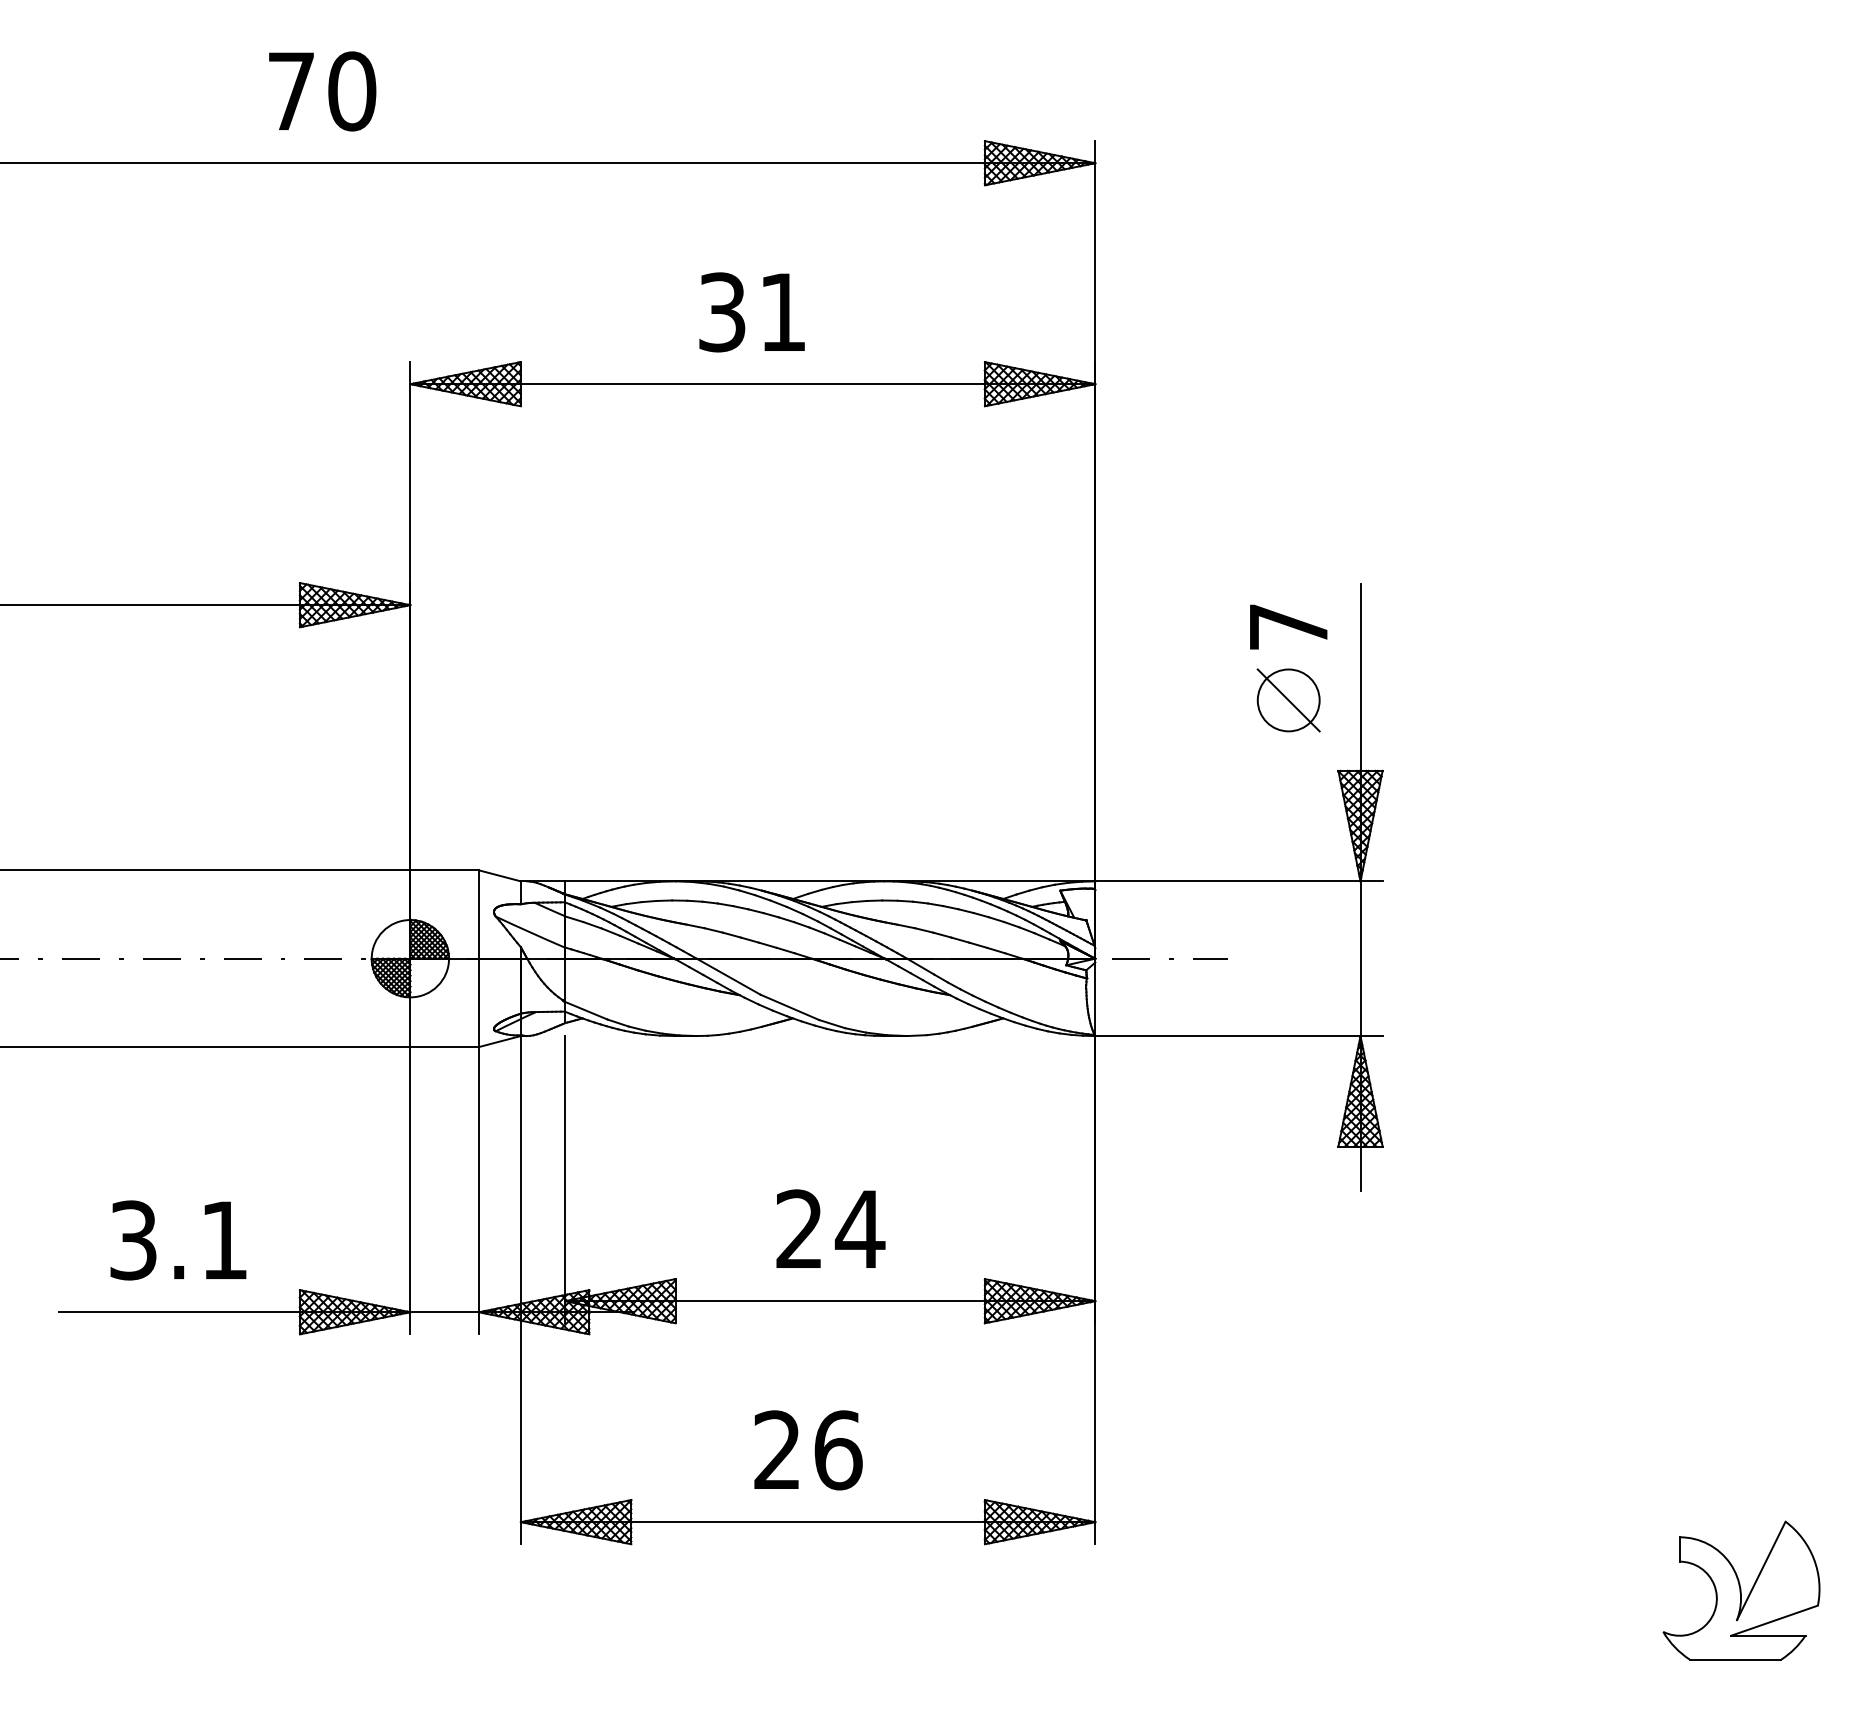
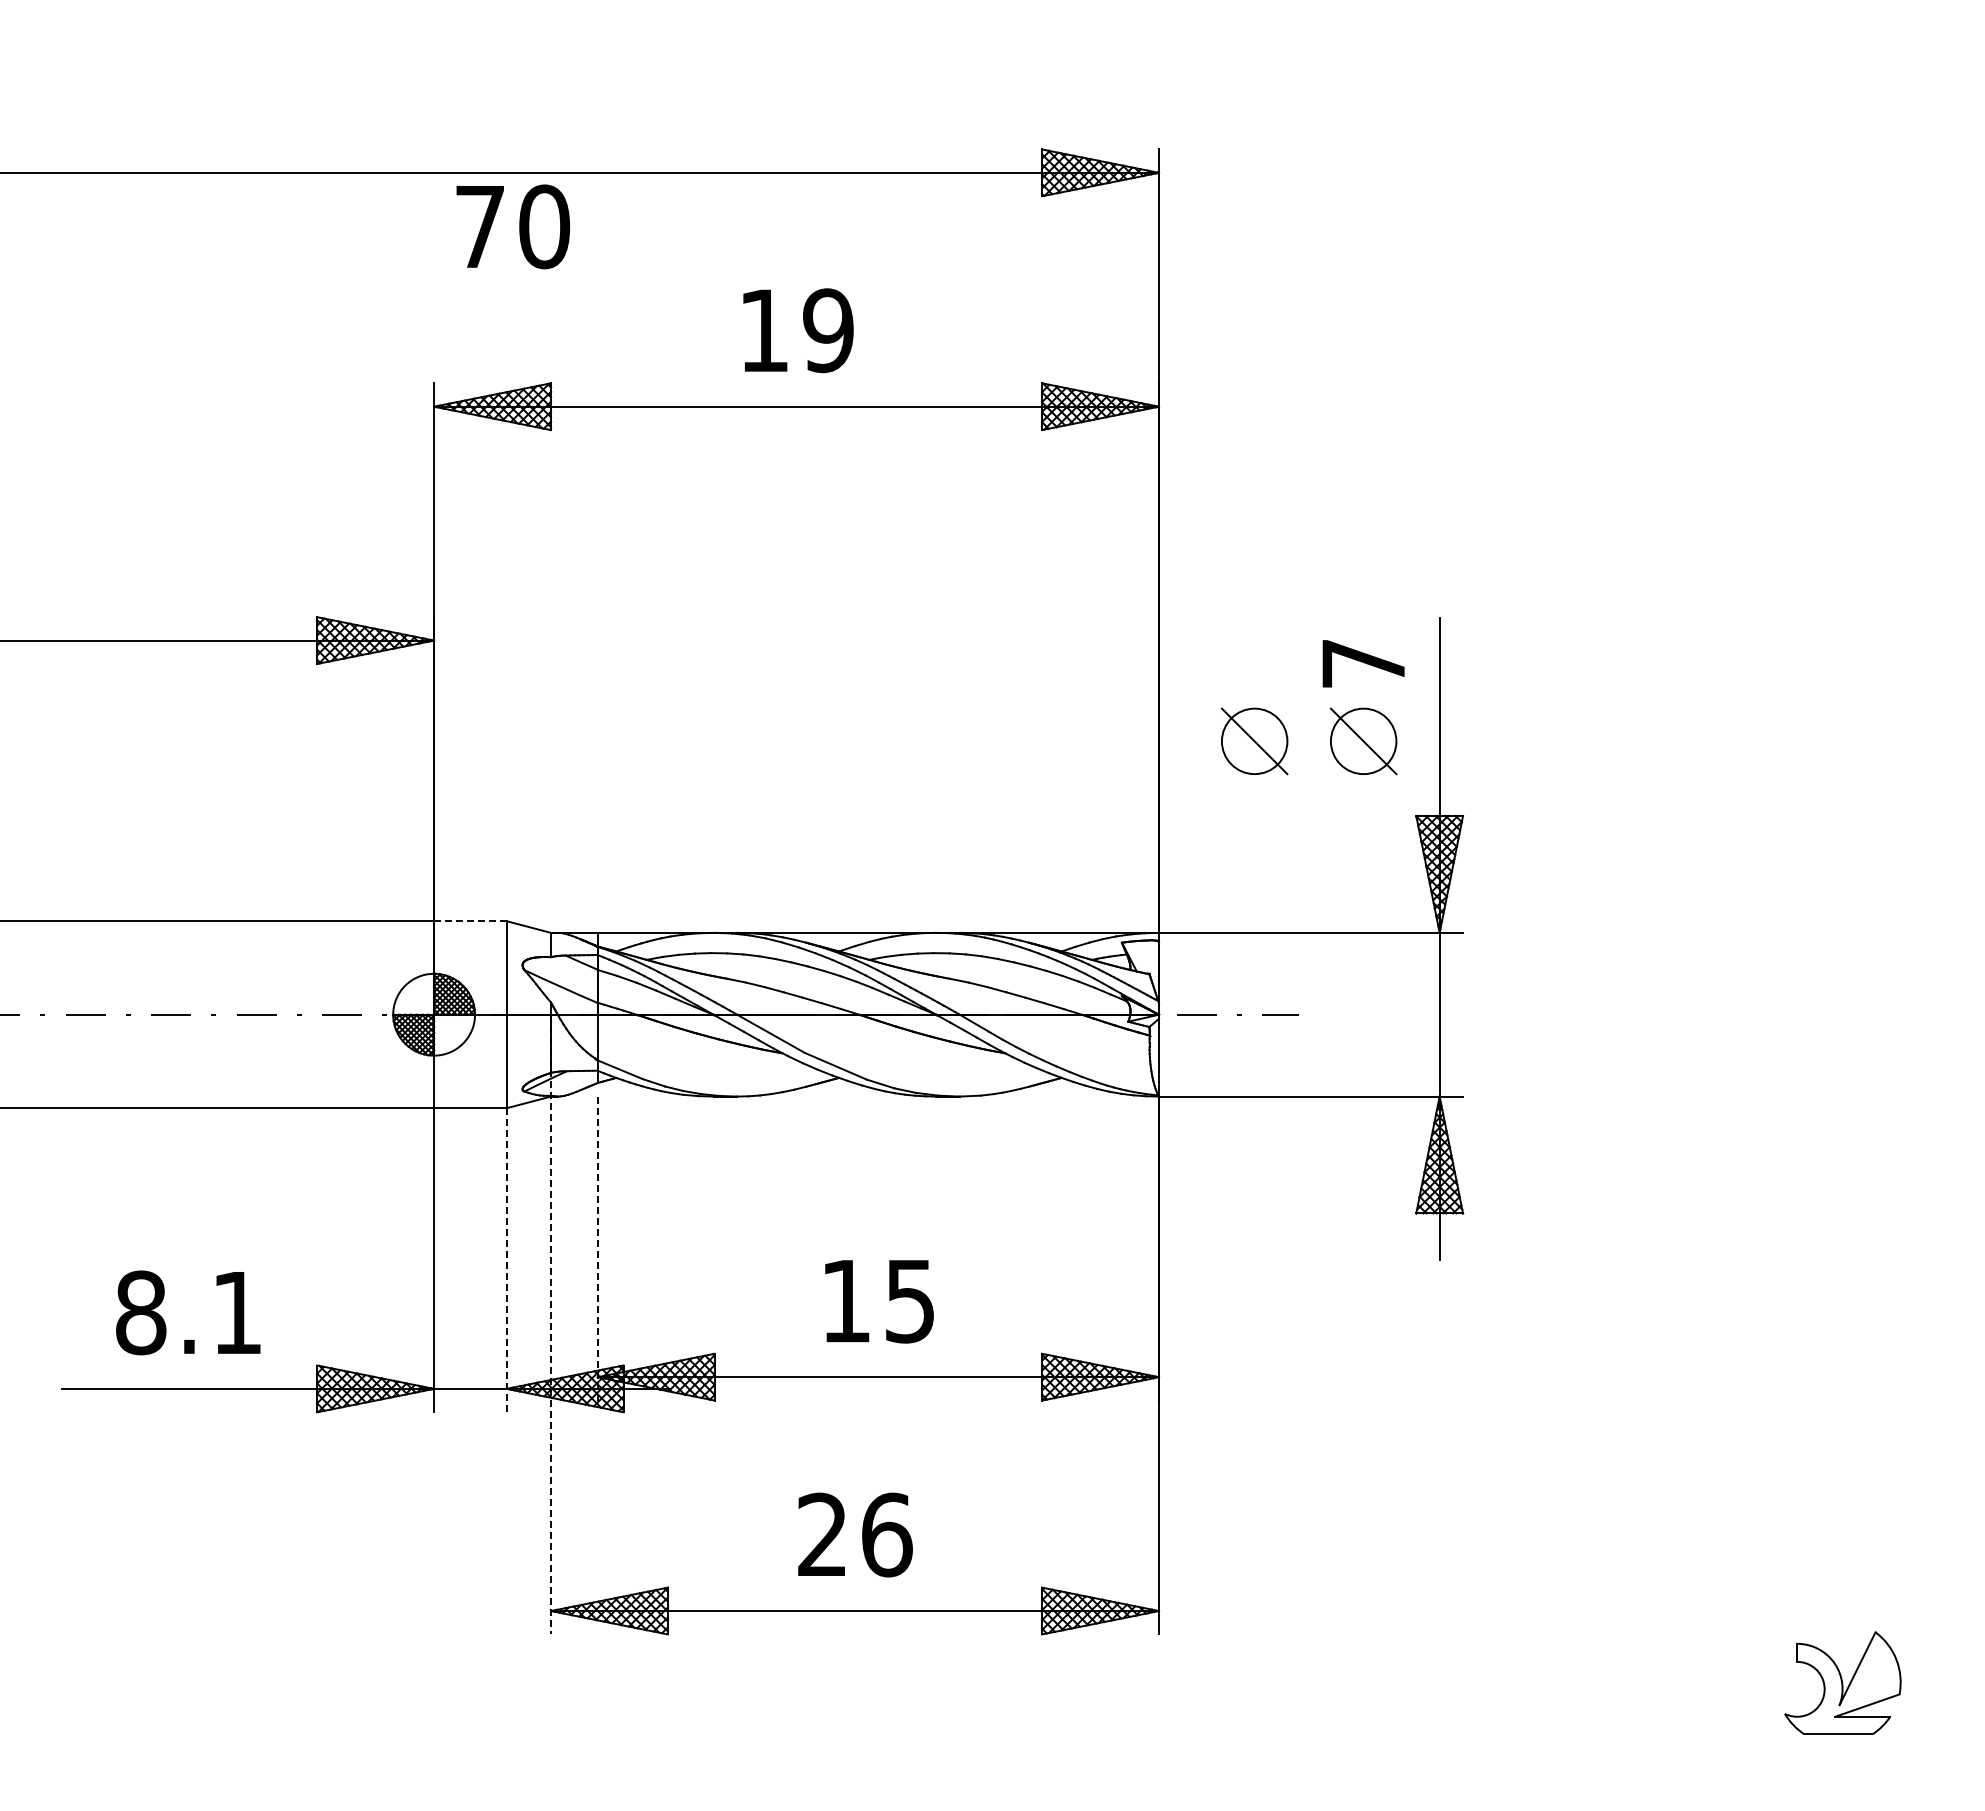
text: (322, 91) -> (513, 226), moved
text: (752, 312) -> (796, 330), 31 -> 19
part: (1185, 700) -> (1254, 741), added
line: (444, 870) -> (470, 921), solid -> dashed
line: (564, 1180) -> (597, 1249), solid -> dashed
line: (478, 1189) -> (506, 1259), solid -> dashed
text: (830, 1228) -> (878, 1300), 24 -> 15
text: (133, 1240) -> (141, 1312), 3.1 -> 8.1
line: (521, 1251) -> (551, 1324), solid -> dashed
part: (1741, 1589) -> (1842, 1682), size x0.7

